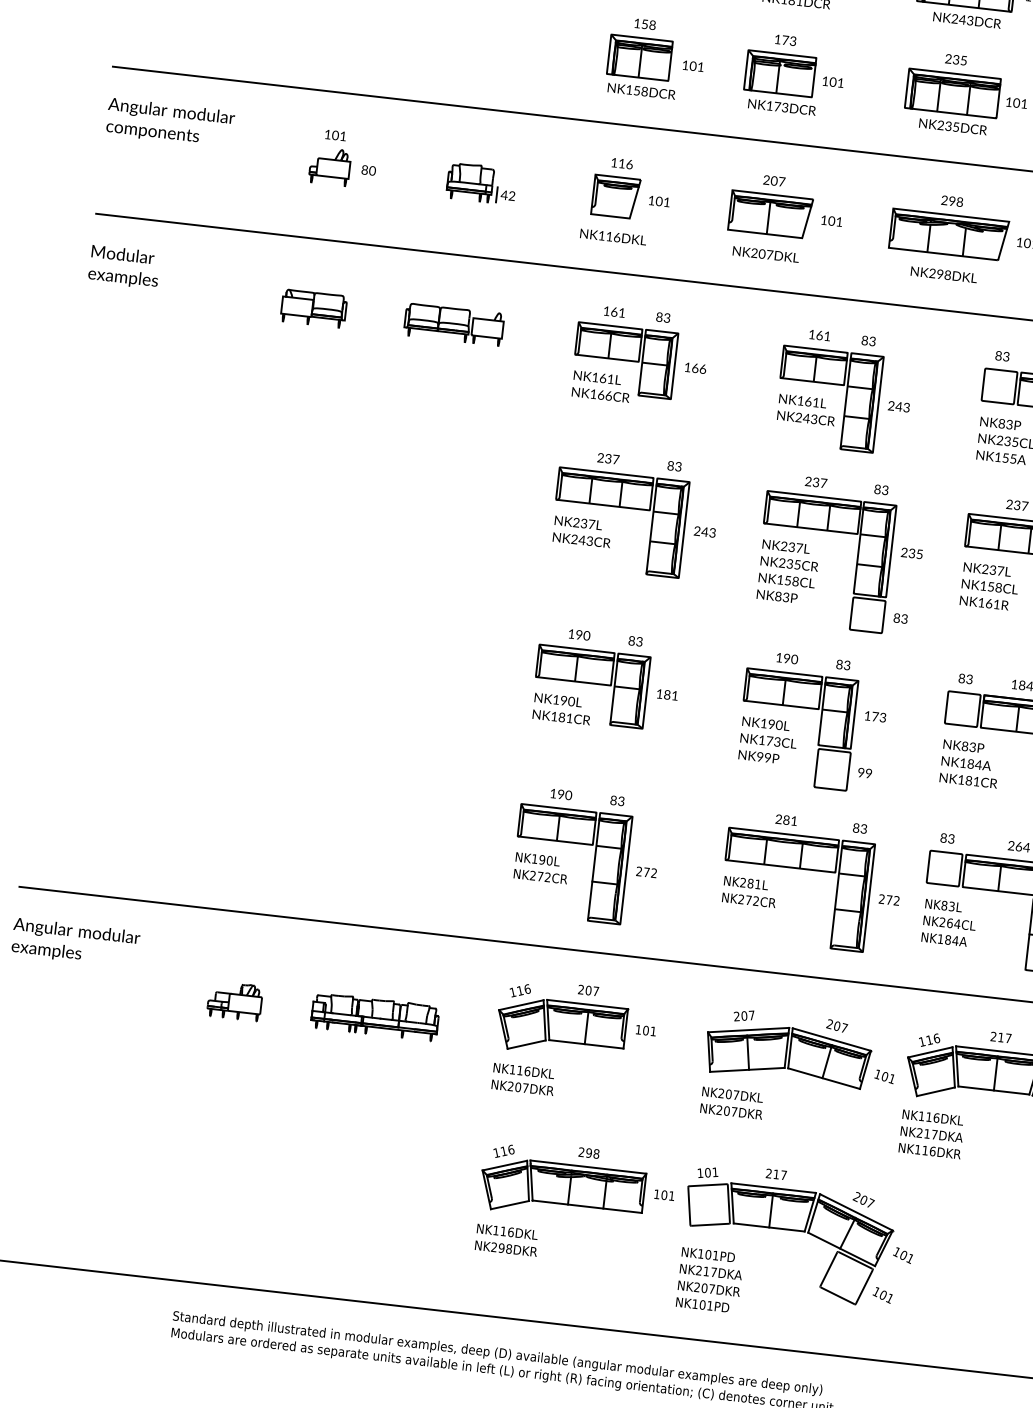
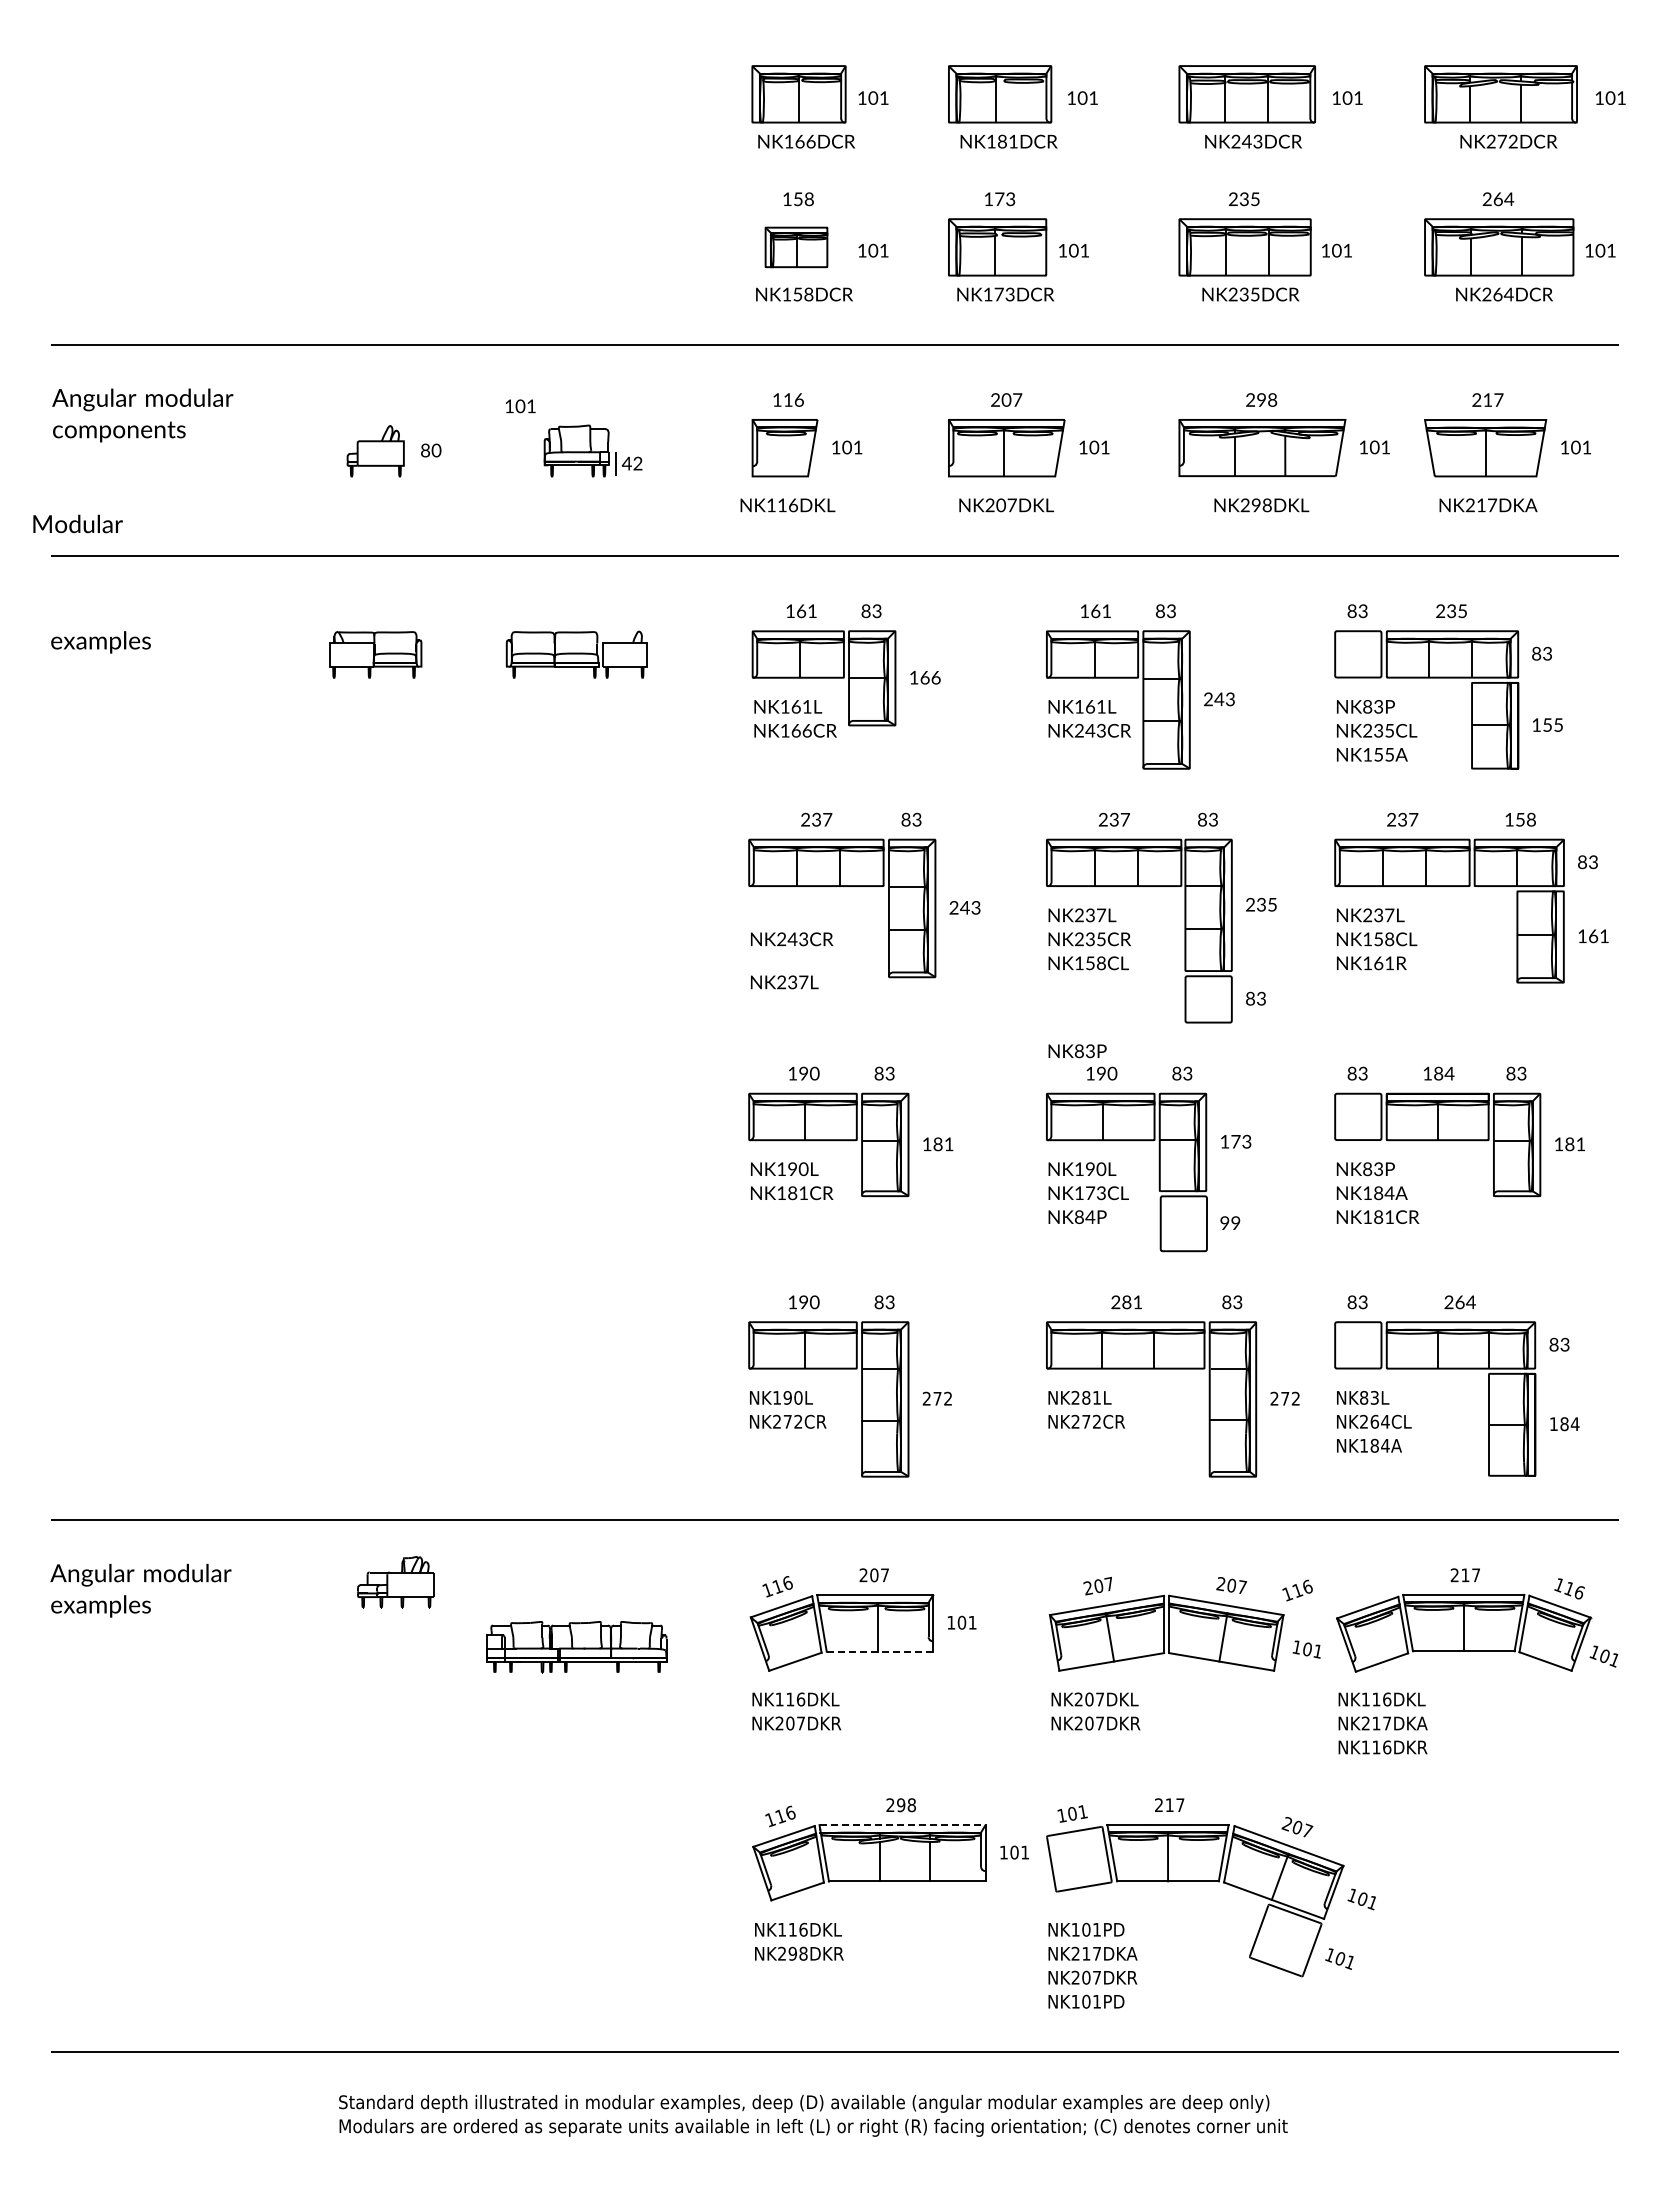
part: (639, 57) -> (796, 247), size x0.7
text: (335, 135) -> (520, 406), moved
text: (122, 254) -> (77, 523), moved
text: (578, 523) -> (784, 982), moved
text: (777, 596) -> (1077, 1051), moved
text: (763, 757) -> (1084, 1217), NK99P -> NK84P
part: (234, 1001) -> (395, 1582), moved
text: (929, 1040) -> (1297, 1590), moved
line: (586, 1044) -> (879, 1651), solid -> dashed
line: (588, 1167) -> (902, 1825), solid -> dashed

